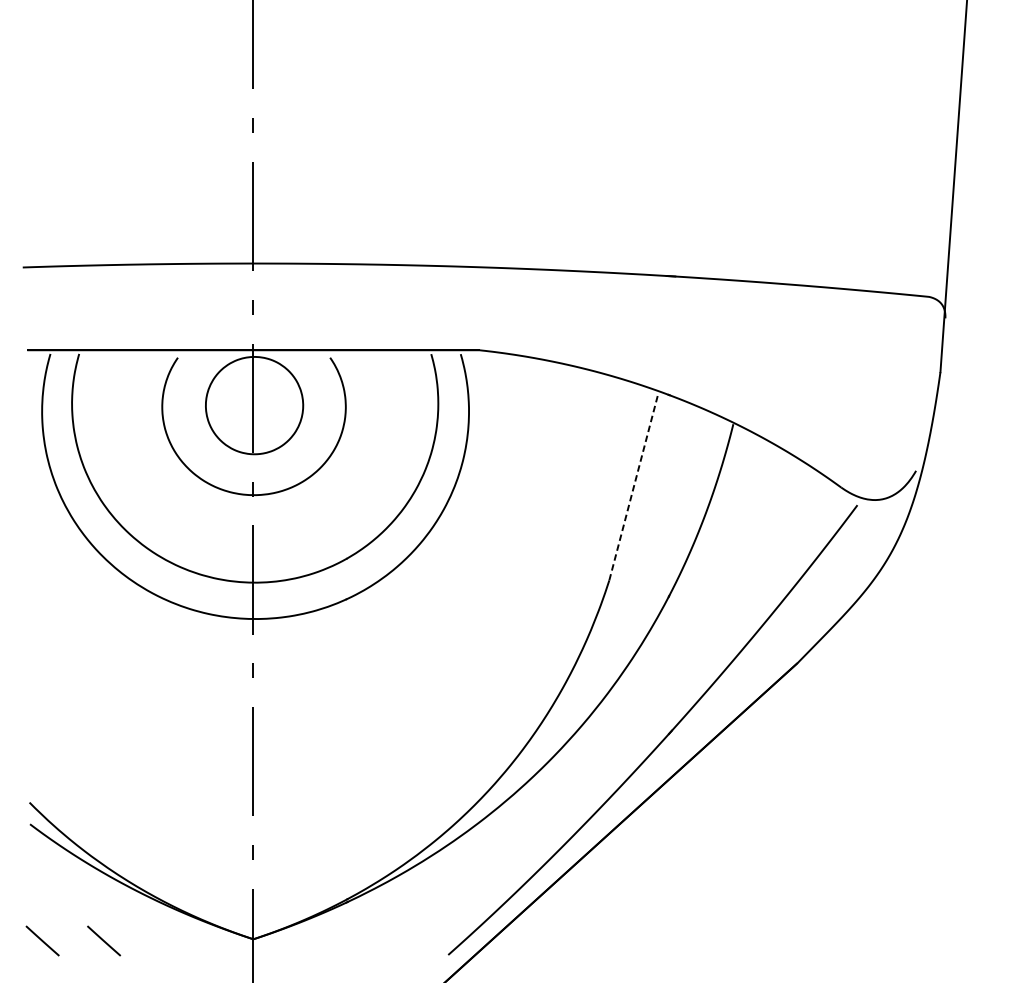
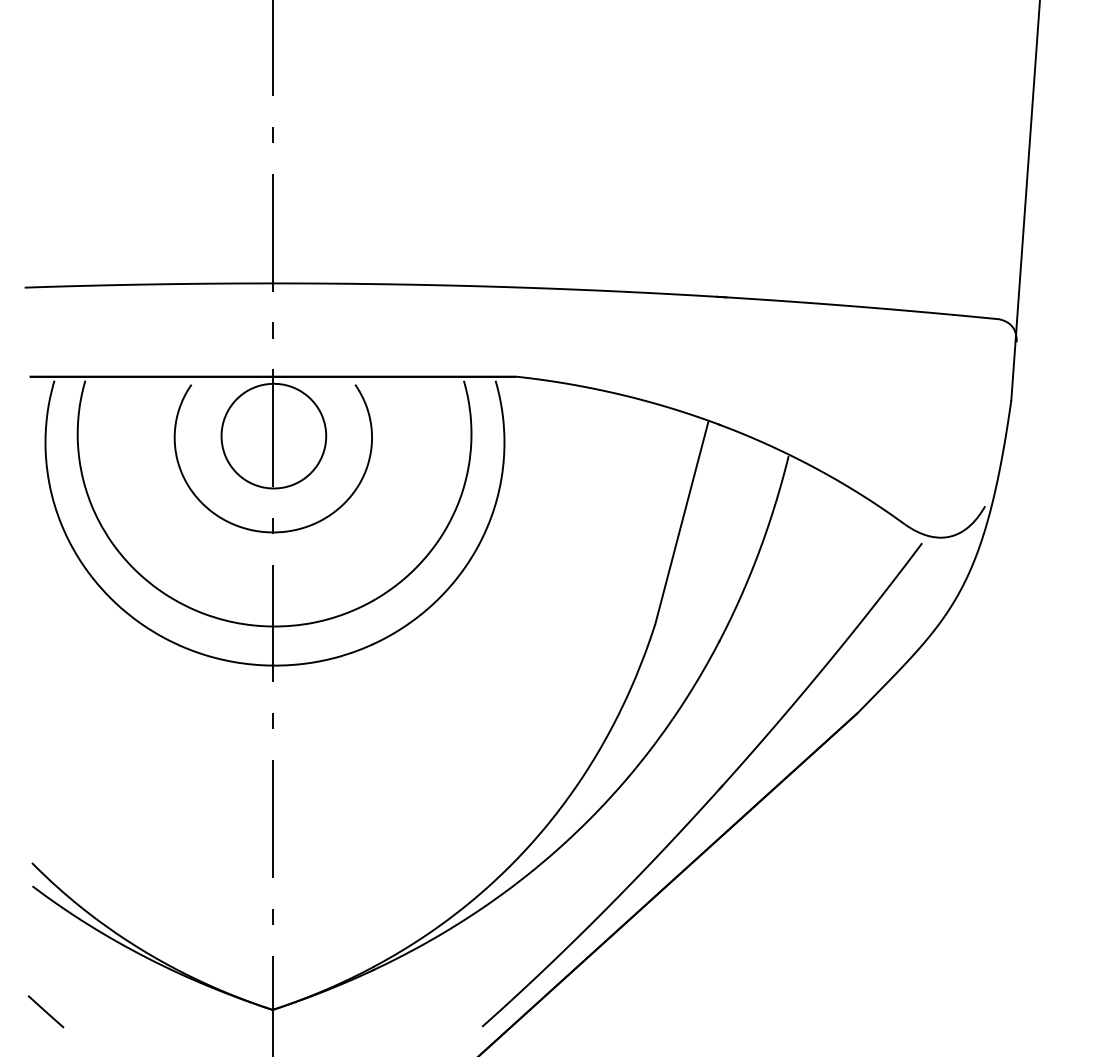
line: (633, 485) -> (681, 522), dashed -> solid
line: (103, 940) -> (111, 1011), removed

